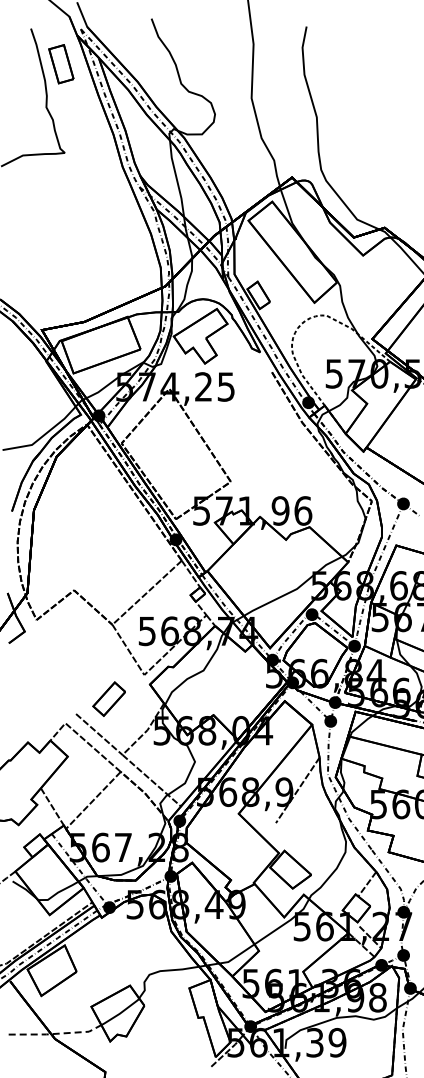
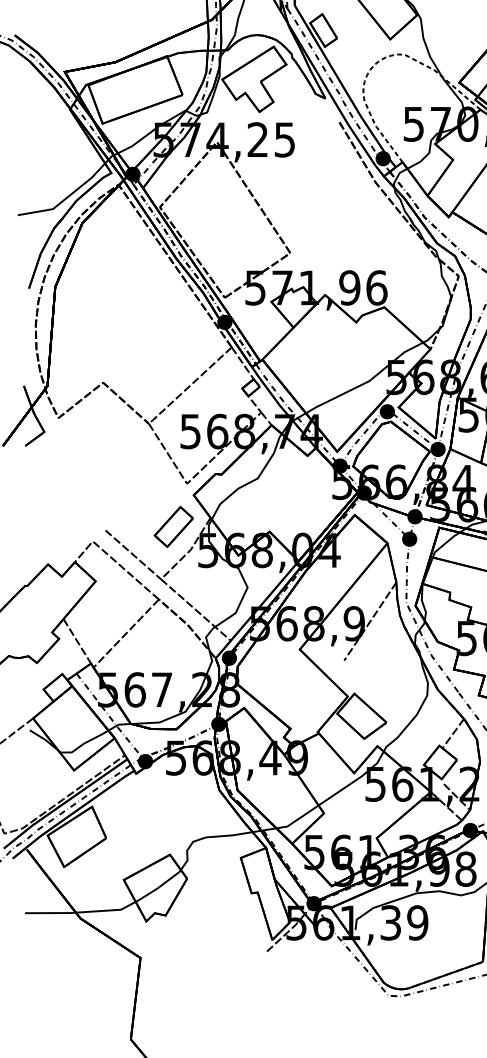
part: (108, 698) -> (172, 526), moved
line: (56, 1033) -> (82, 911), dashed -> solid

